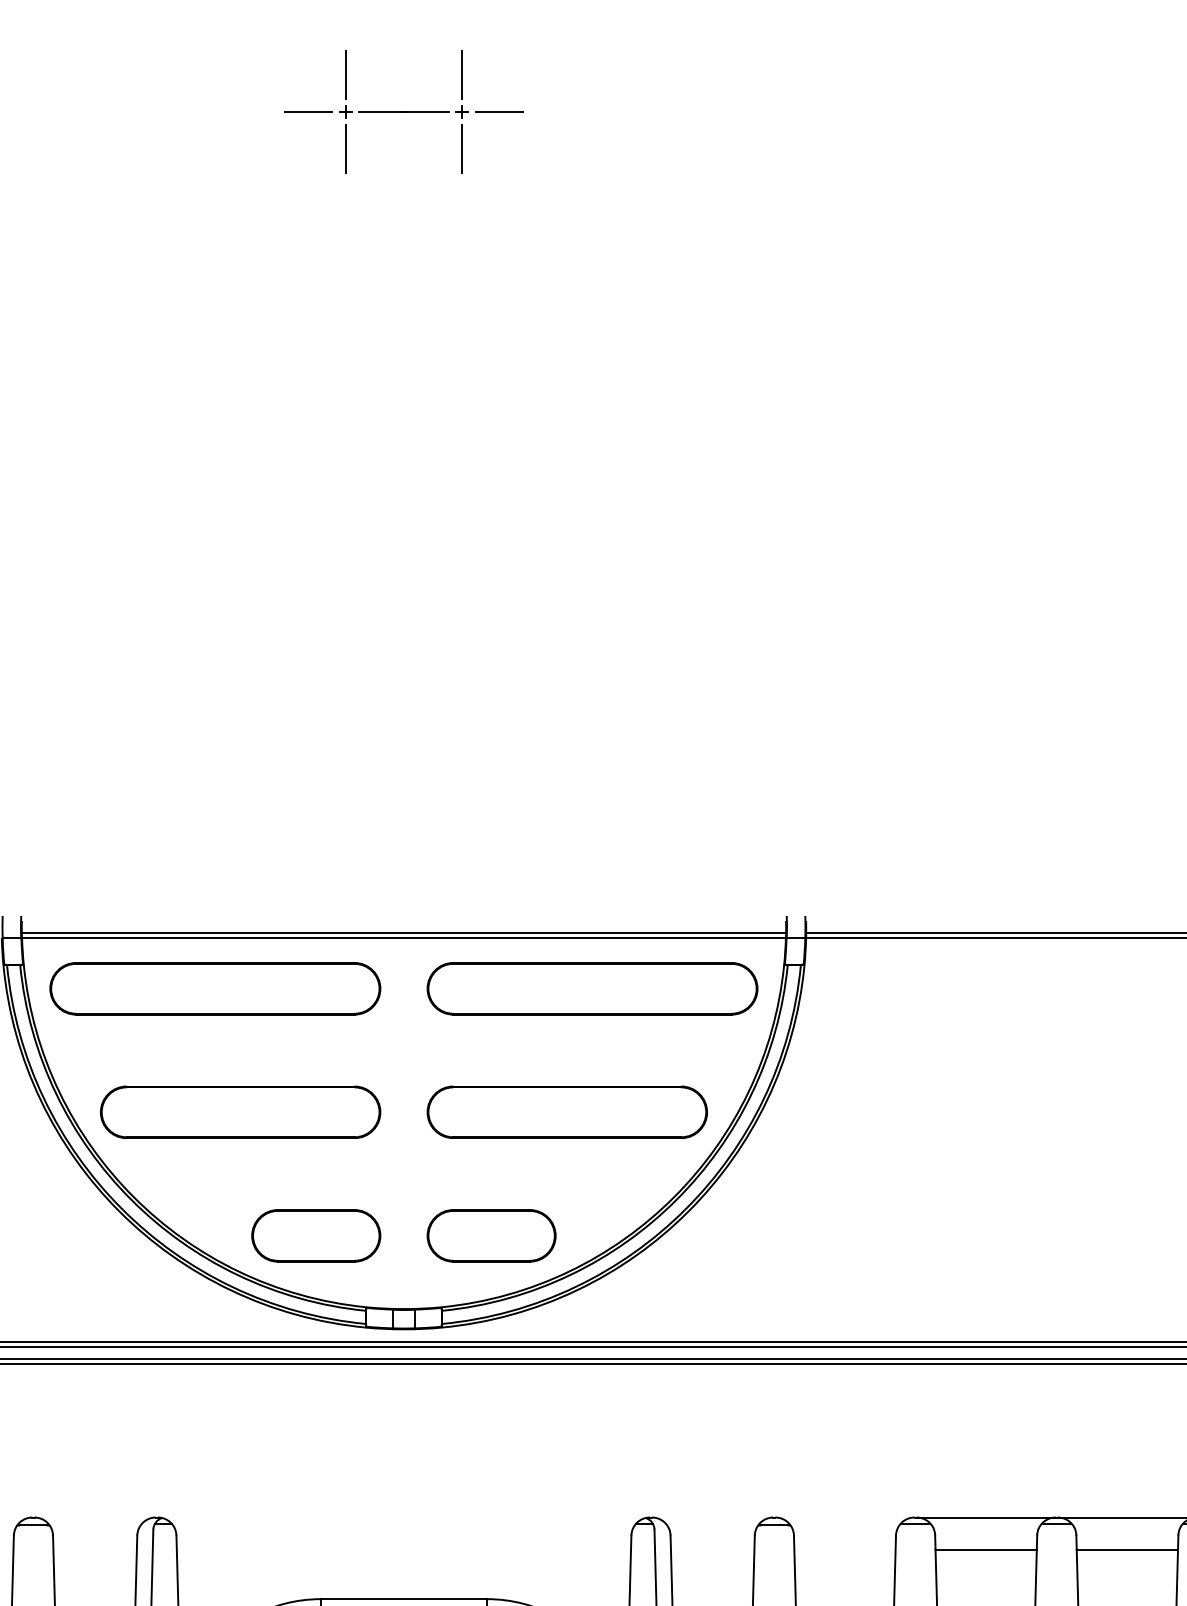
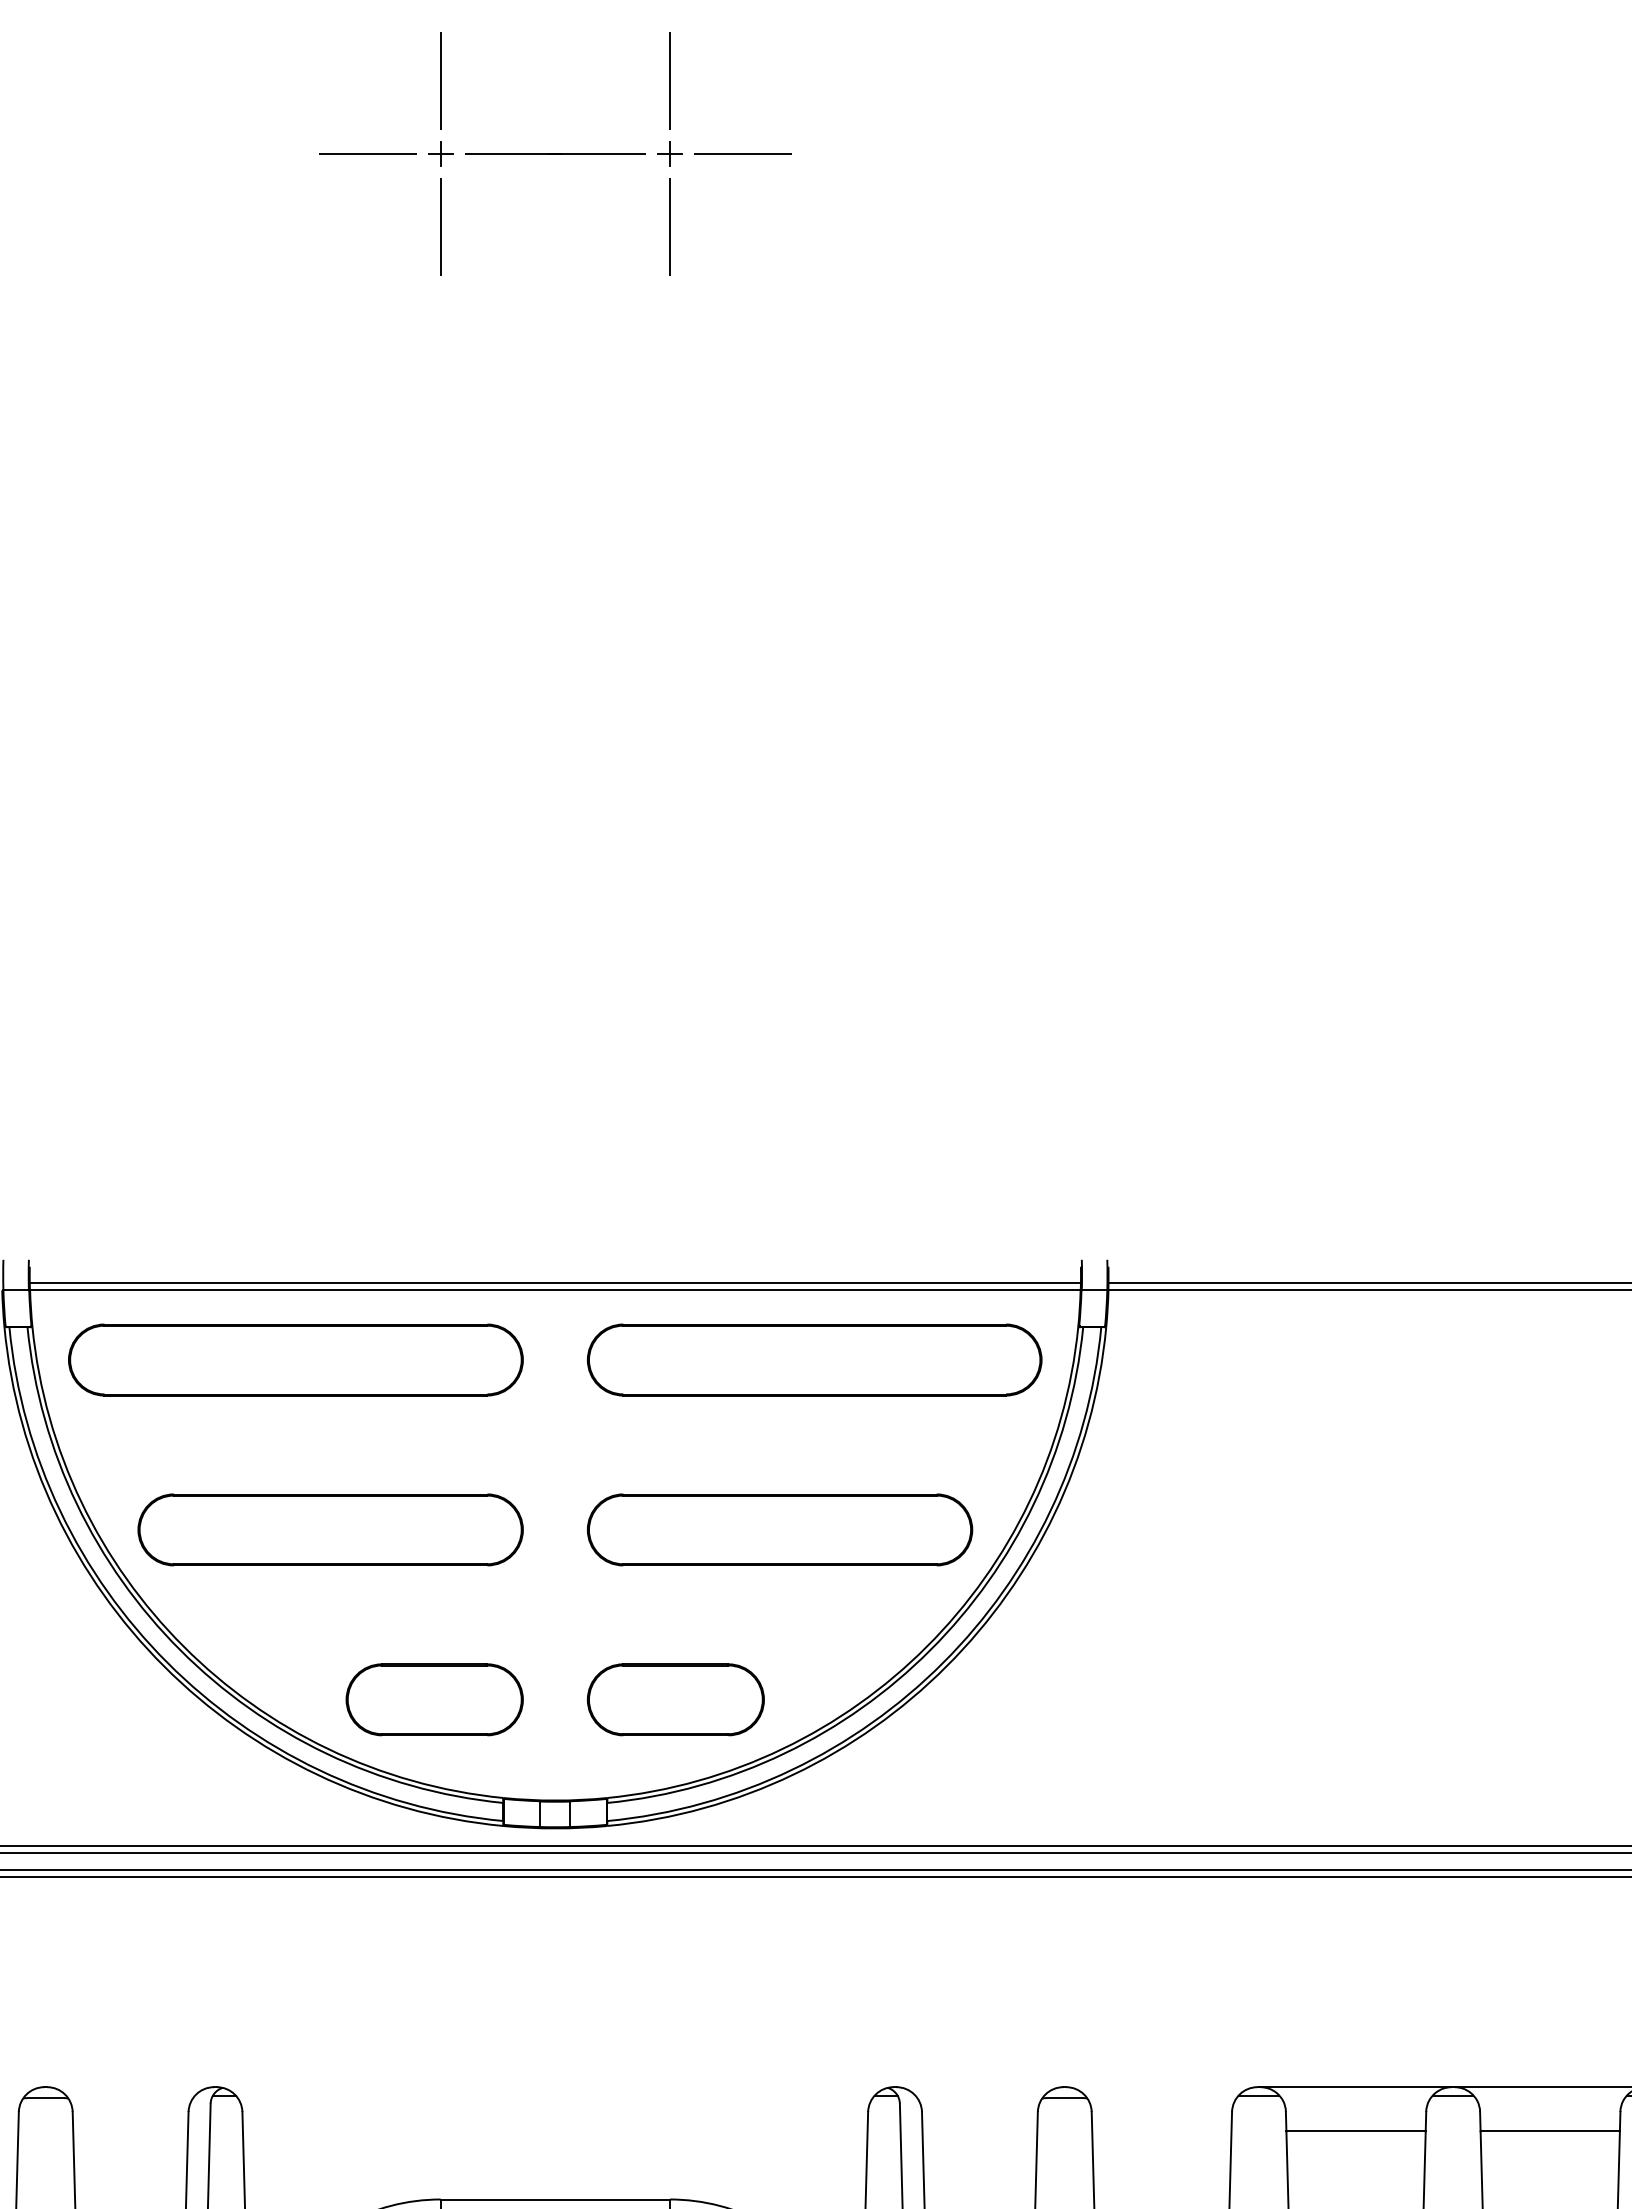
part: (404, 111) -> (555, 153), size x1.43

